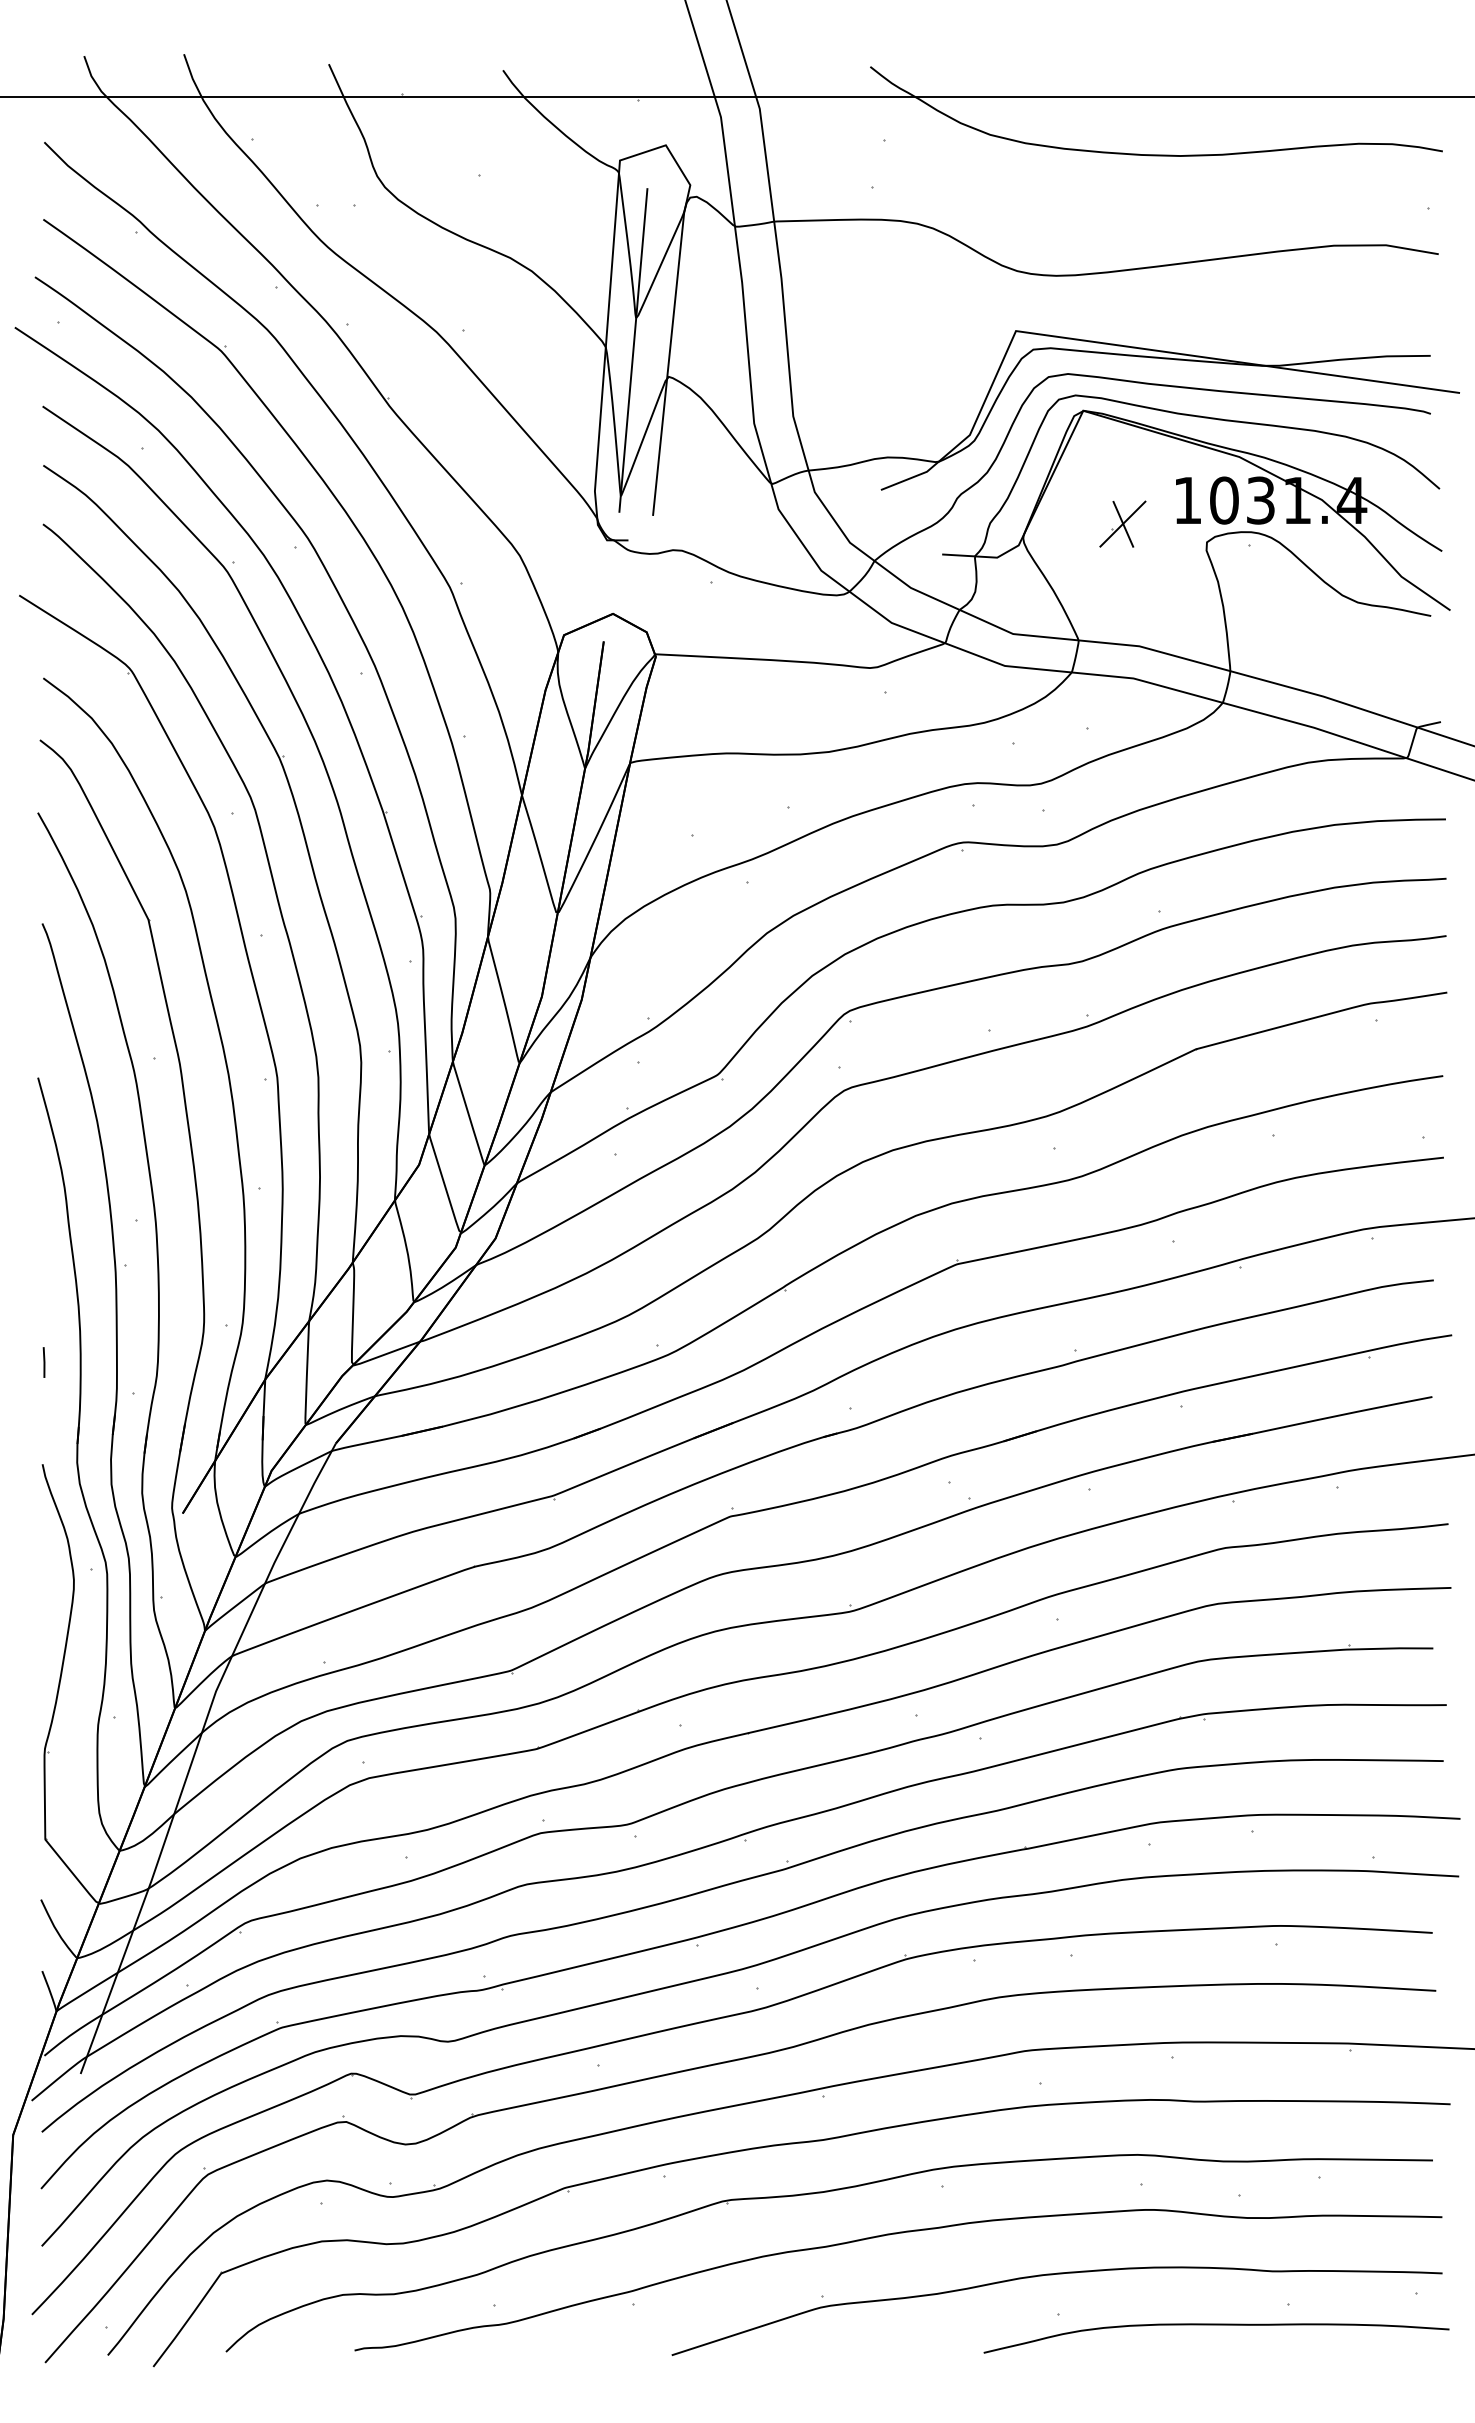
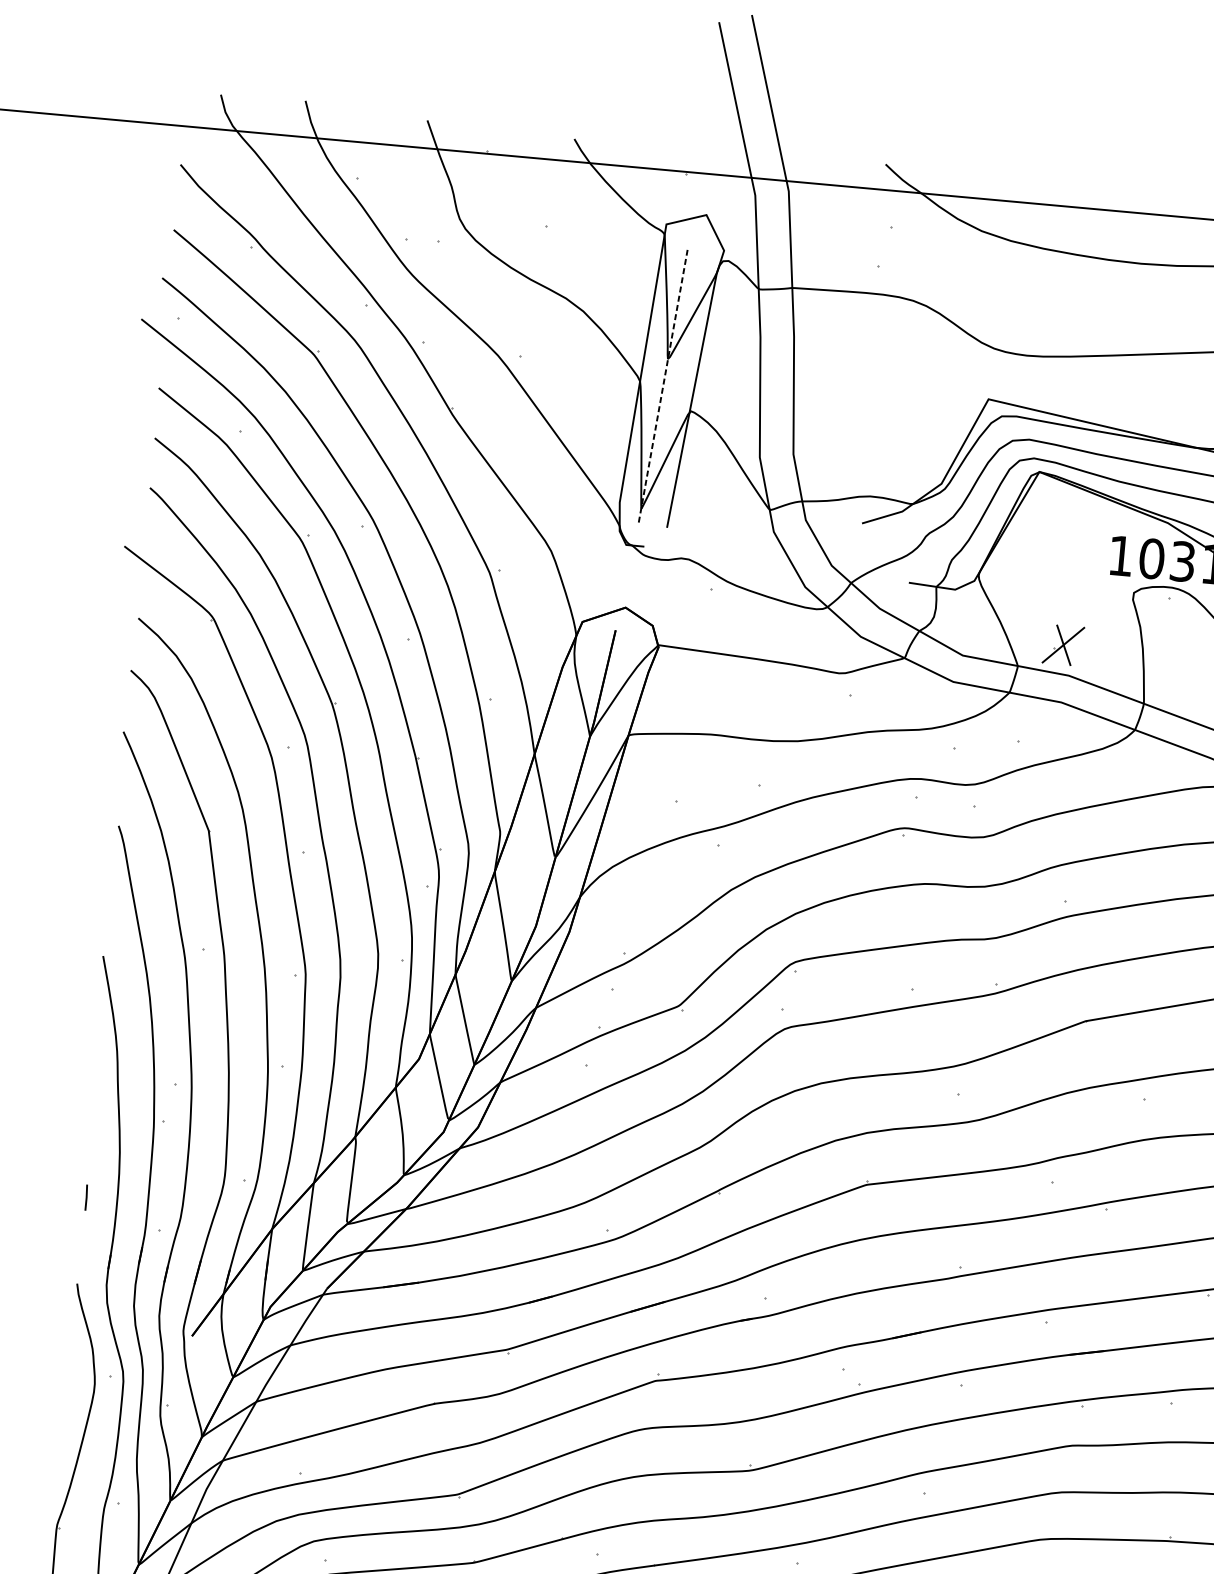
line: (633, 350) -> (663, 386), solid -> dashed
part: (1122, 523) -> (1063, 644), moved

